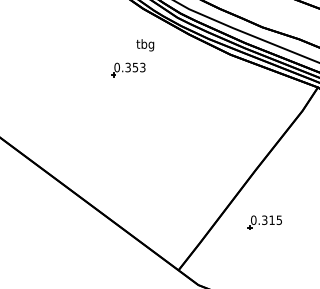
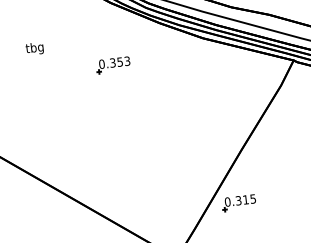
text: (145, 45) -> (35, 49), moved
part: (128, 69) -> (113, 64), moved
part: (264, 222) -> (238, 202), moved

